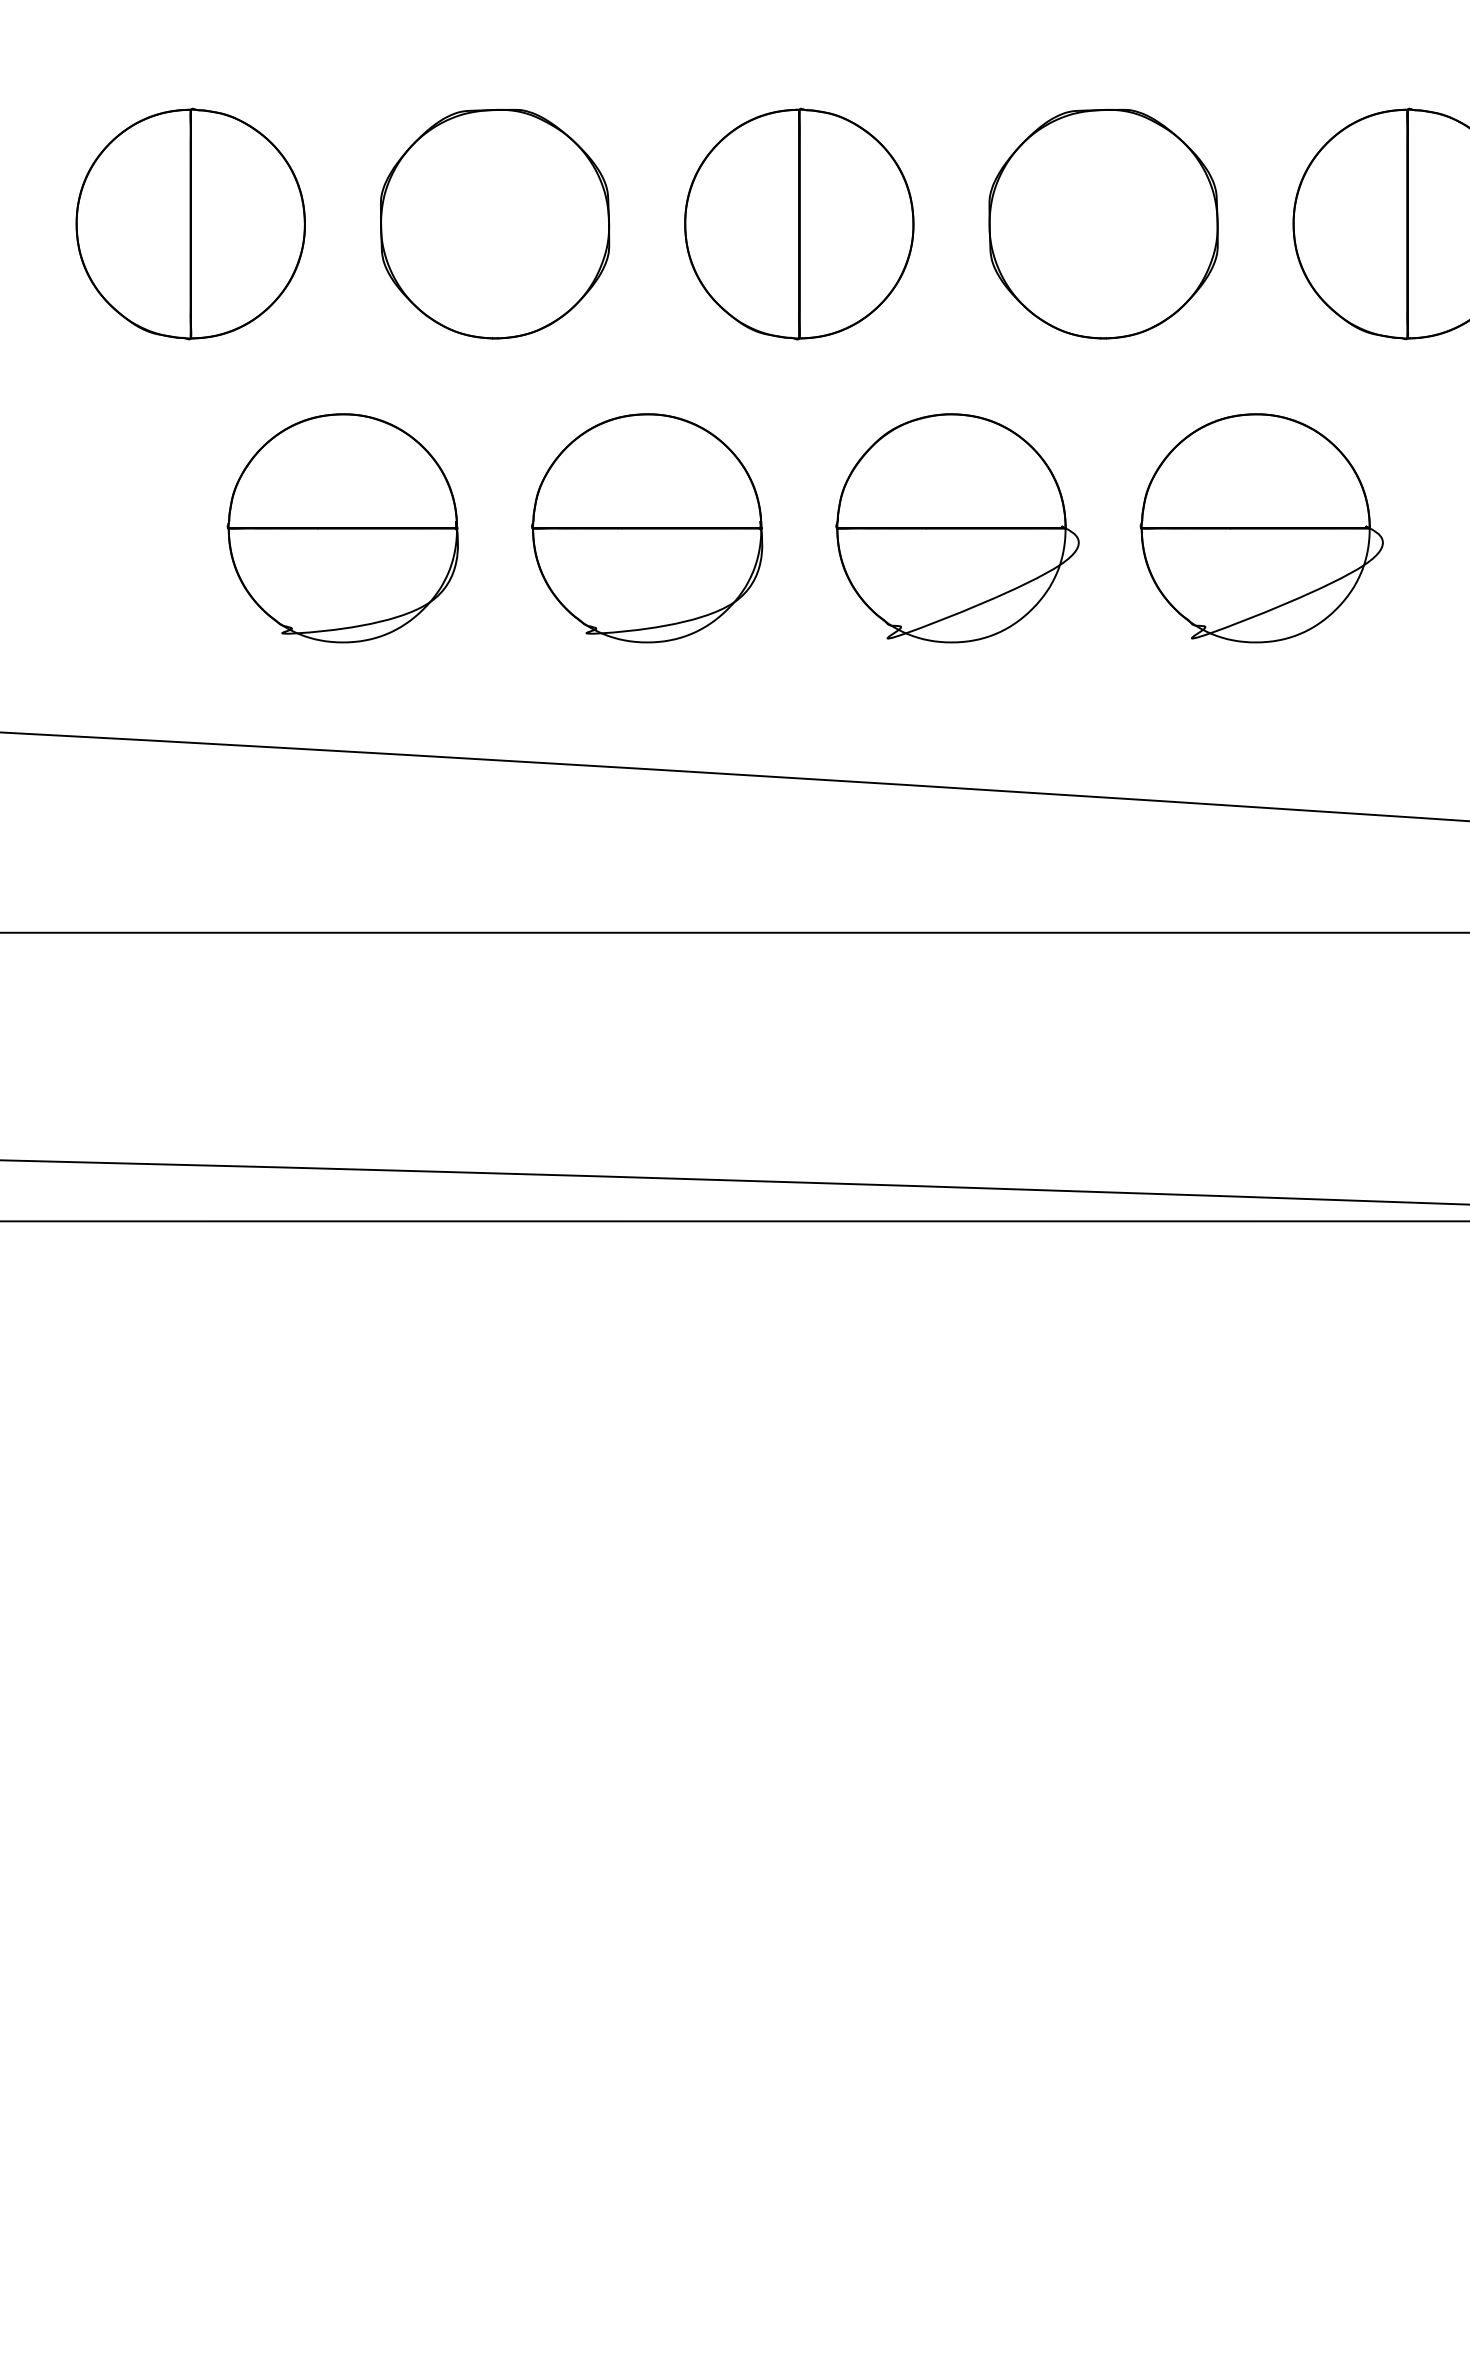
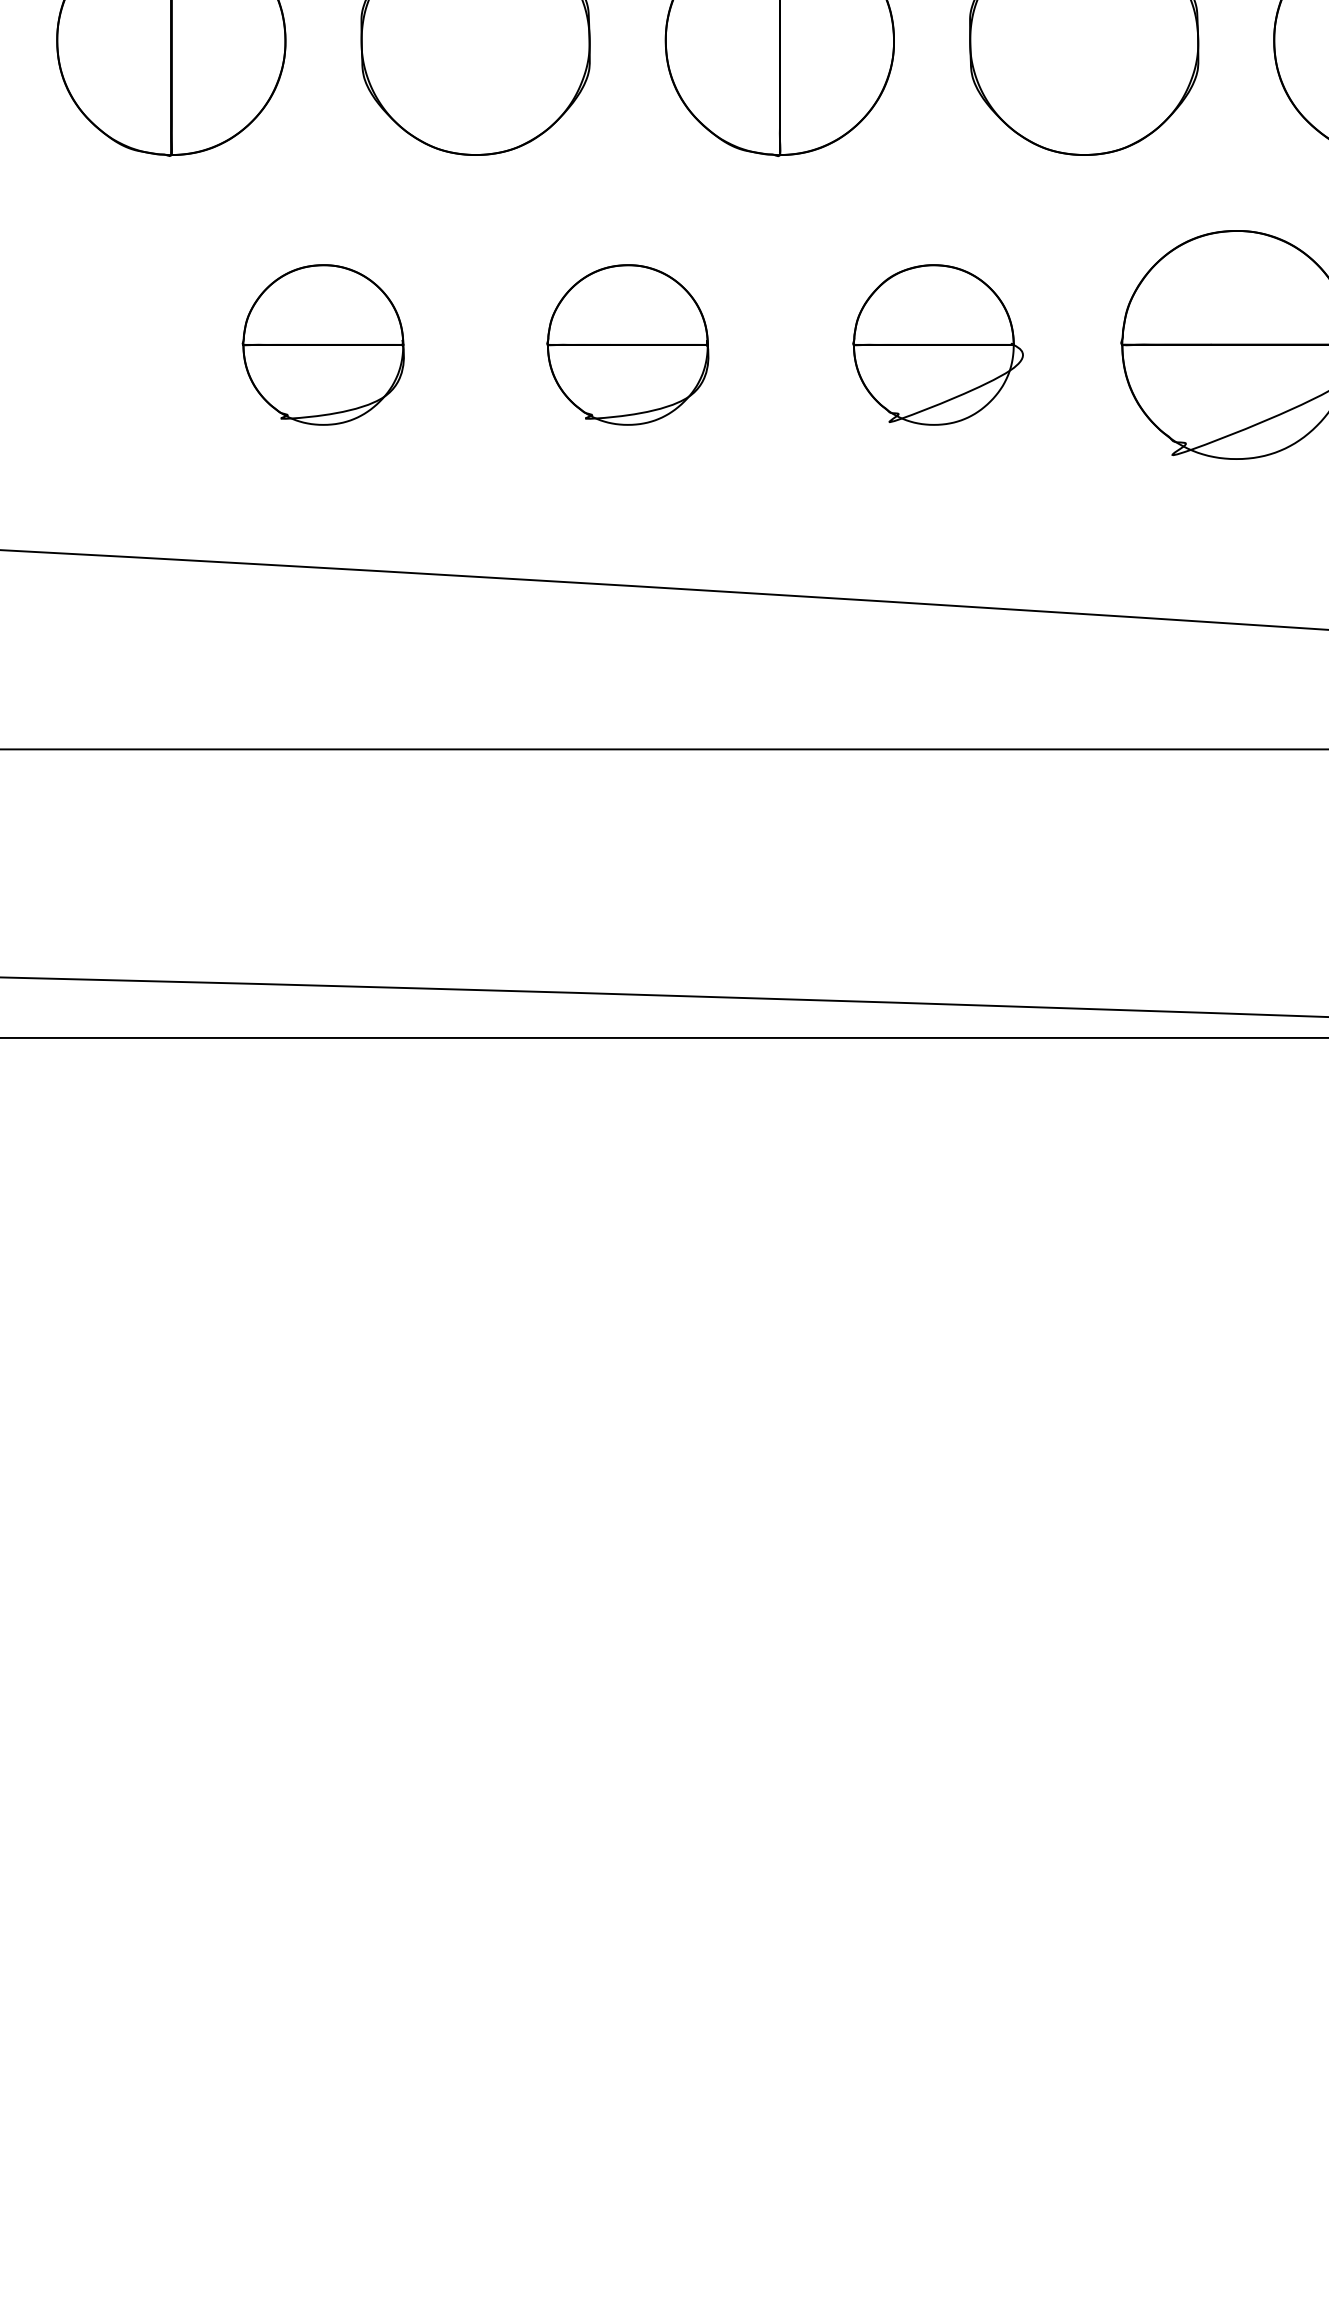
part: (342, 528) -> (323, 345), size x0.7
part: (647, 528) -> (628, 345), size x0.7
part: (957, 528) -> (938, 345), size x0.7

